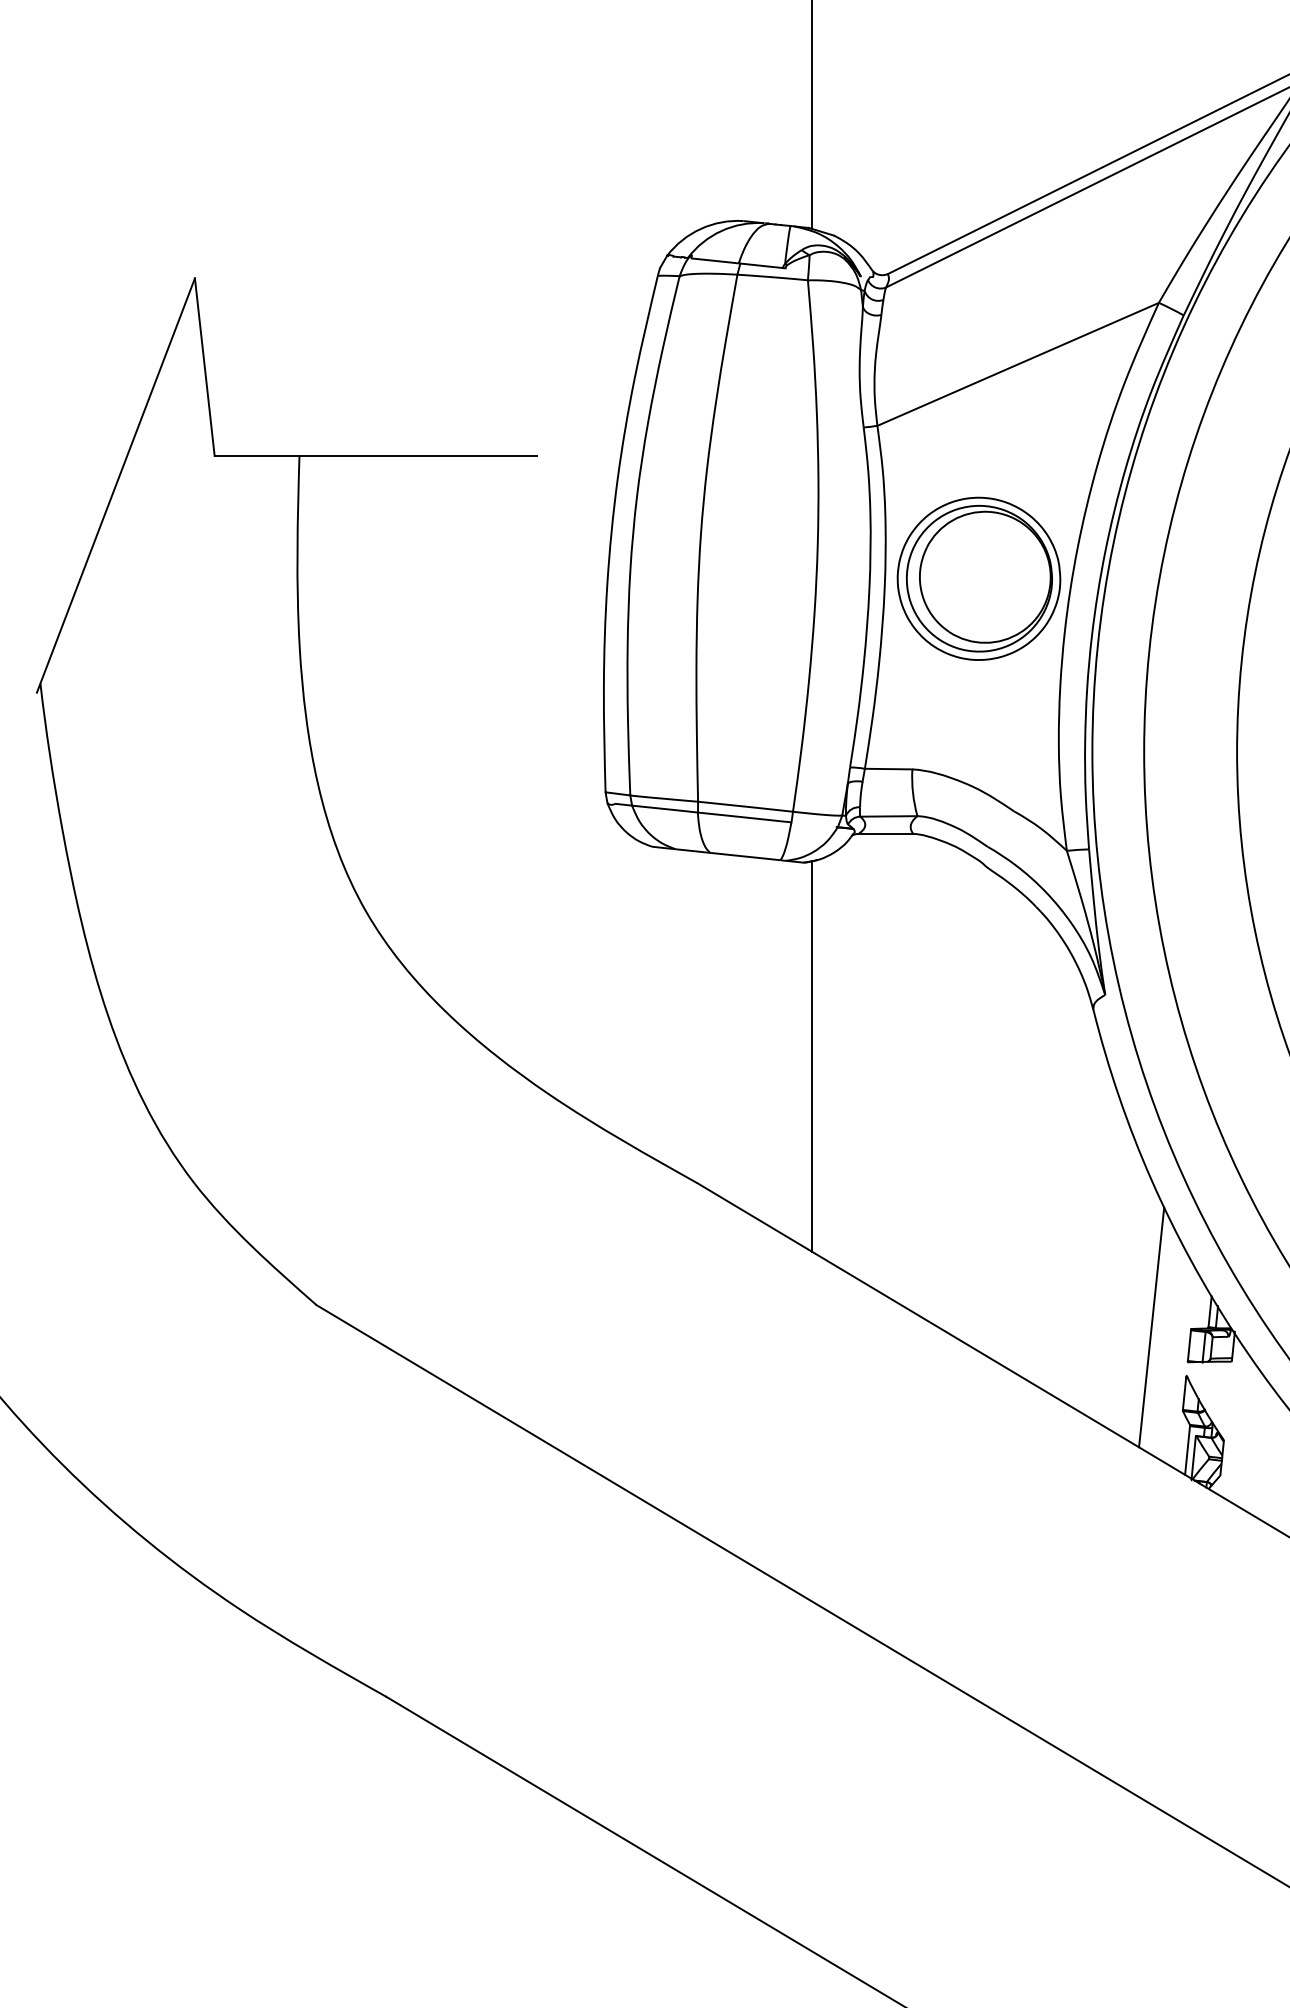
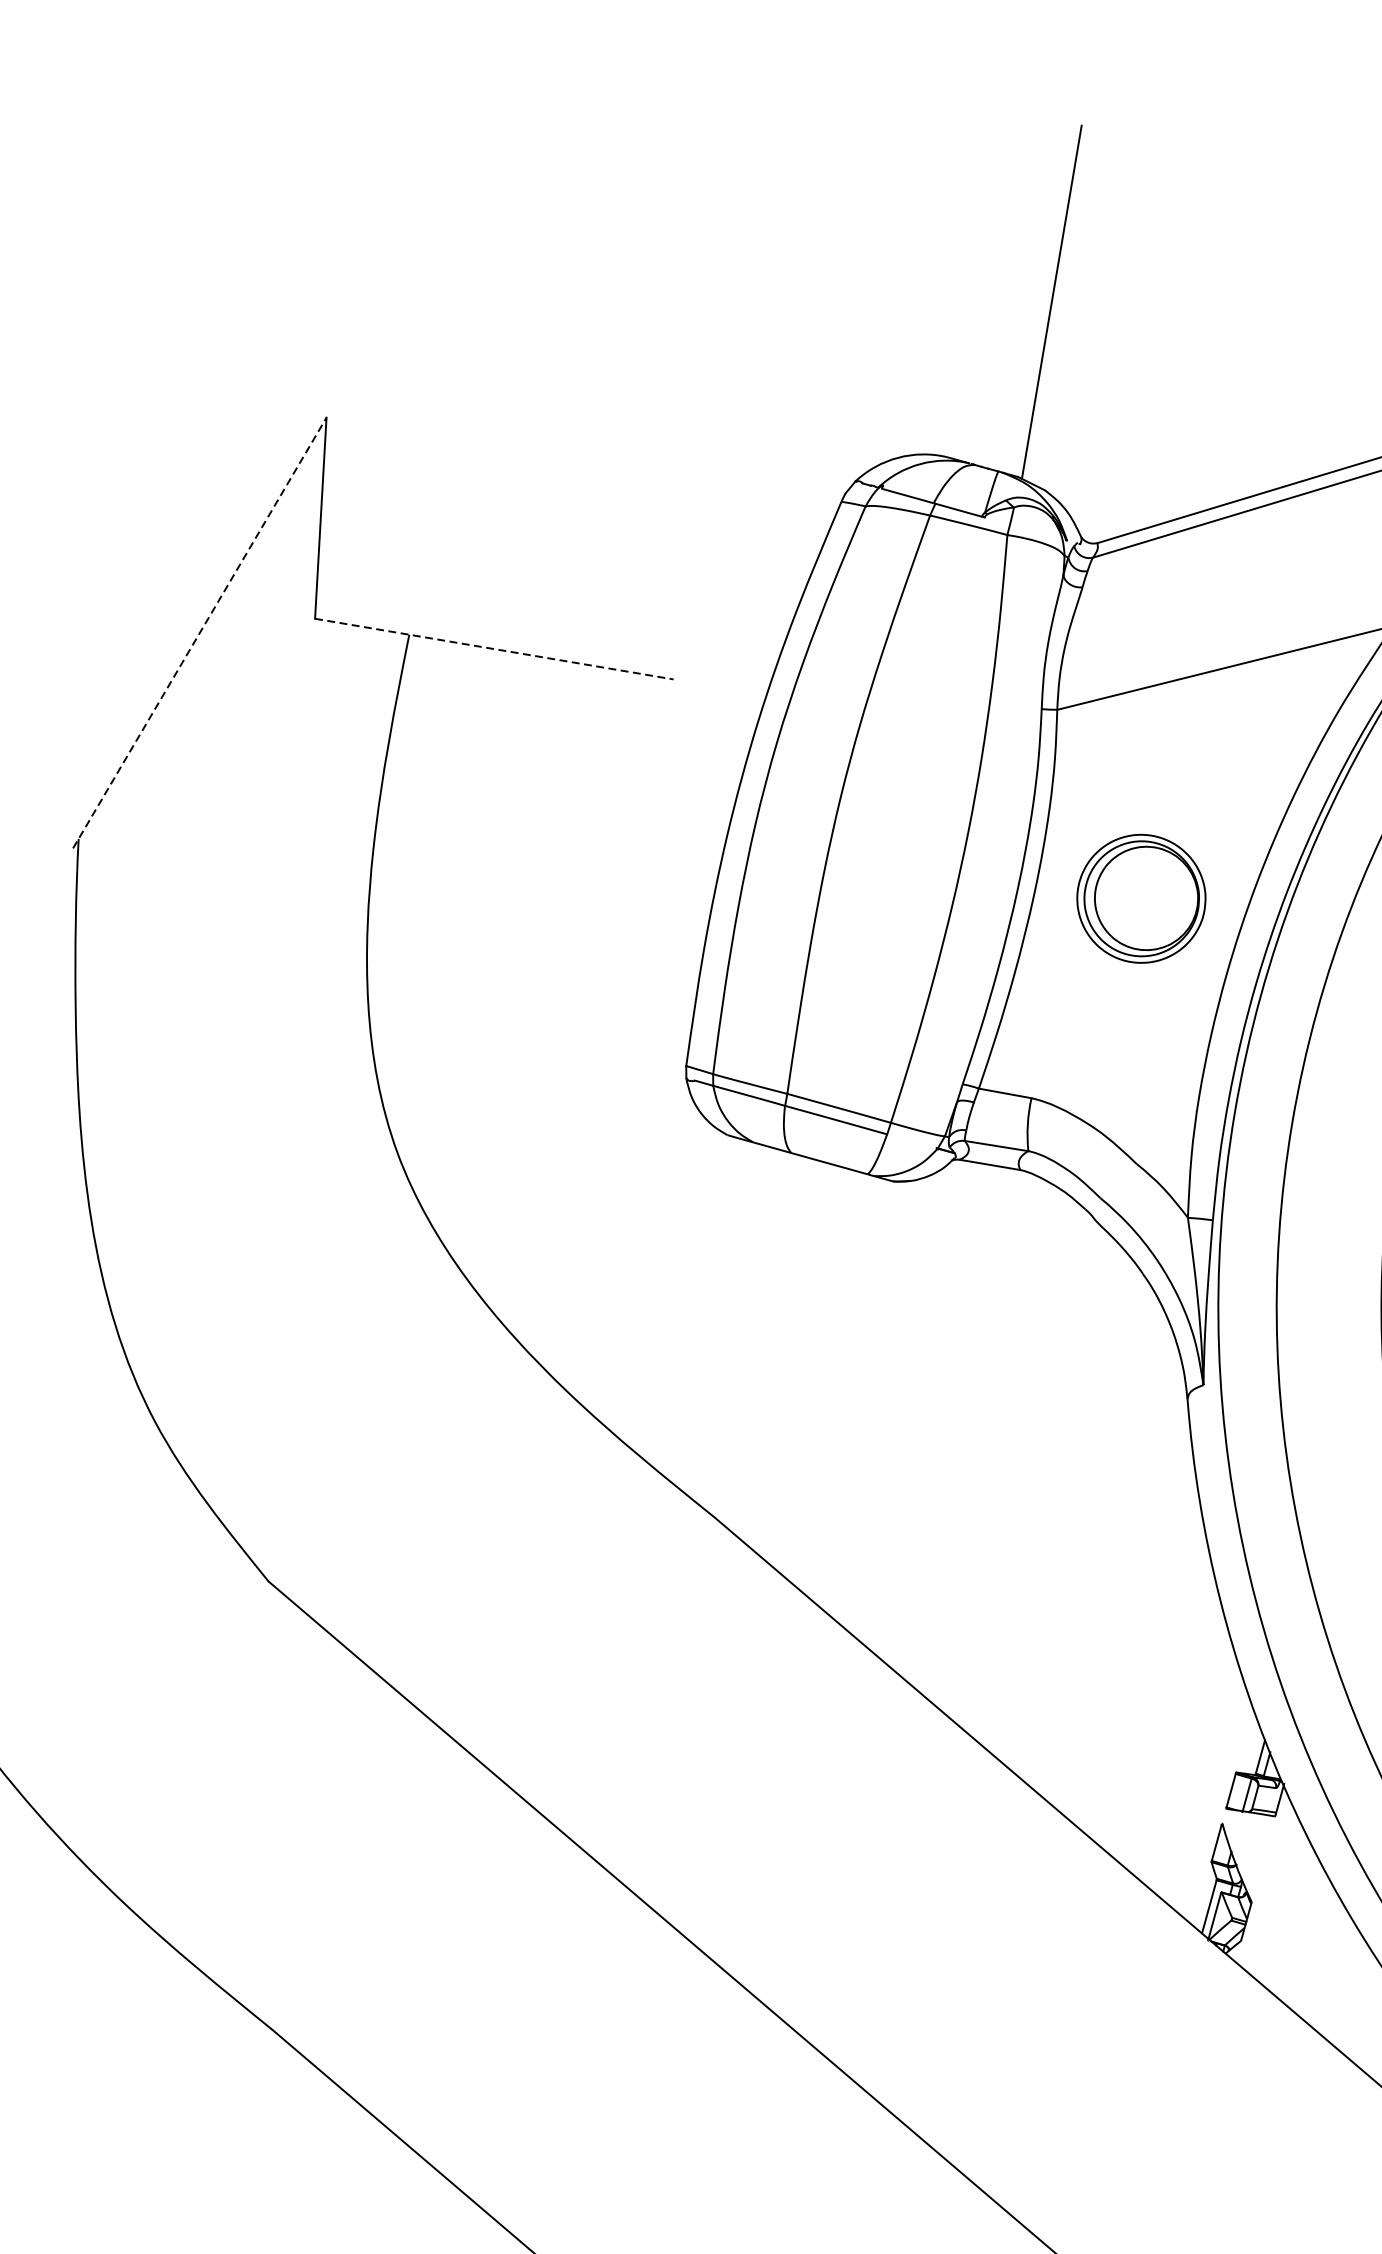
line: (376, 456) -> (494, 649), solid -> dashed
line: (115, 485) -> (199, 632), solid -> dashed
part: (978, 578) -> (1140, 898), size x0.7
line: (812, 1056) -> (866, 1398), removed
line: (1151, 1327) -> (1192, 1763), removed

